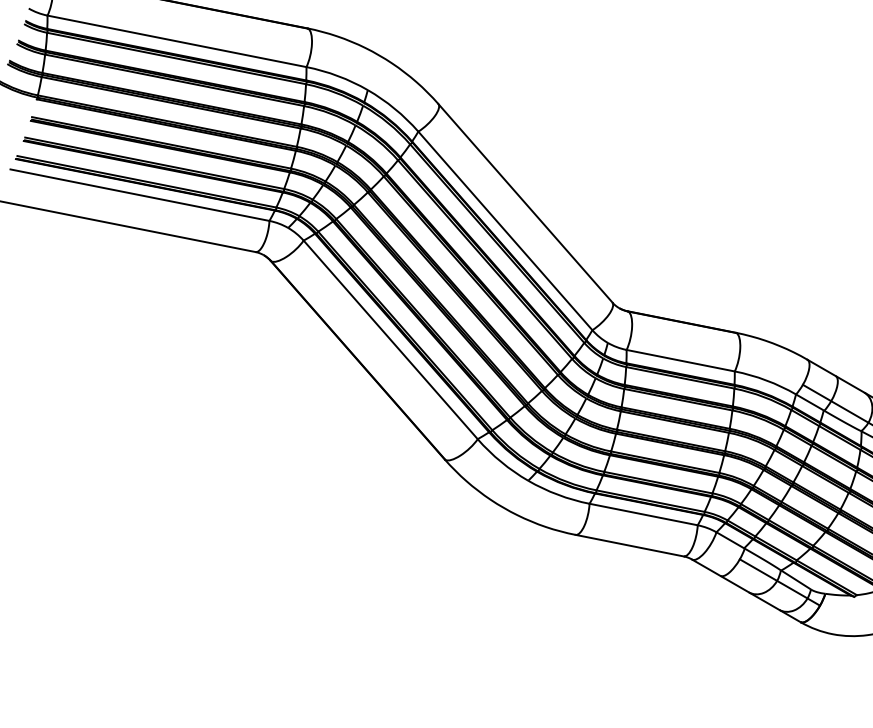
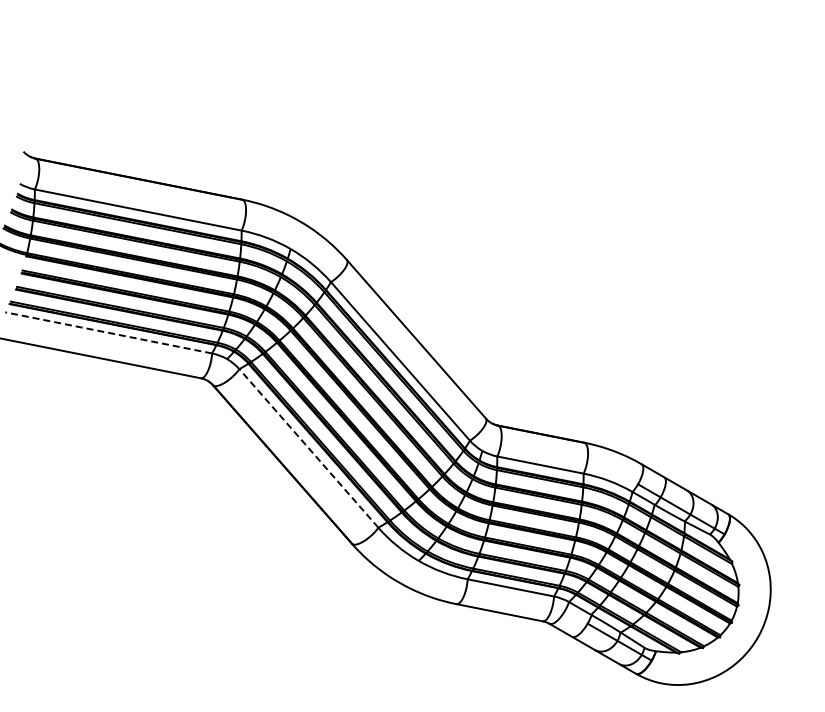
line: (139, 194) -> (108, 332), solid -> dashed
line: (390, 339) -> (308, 448), solid -> dashed

